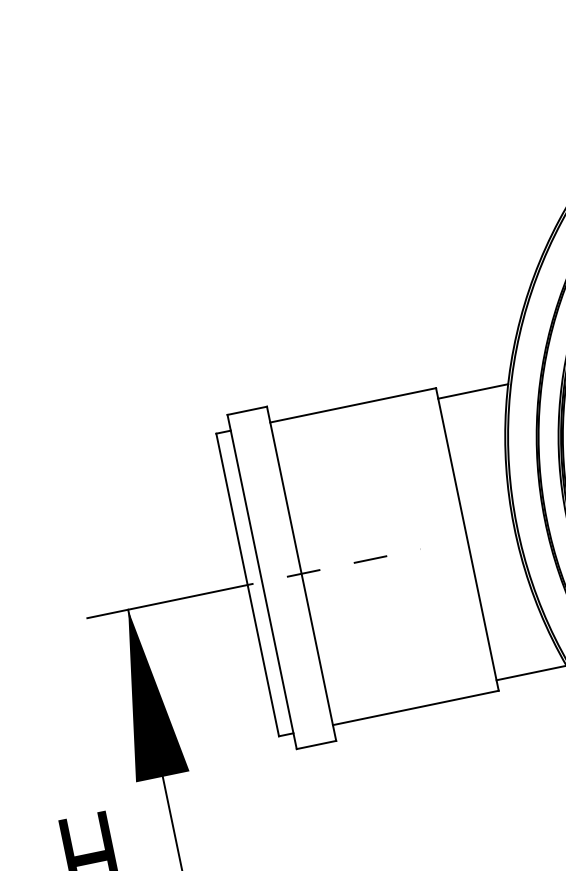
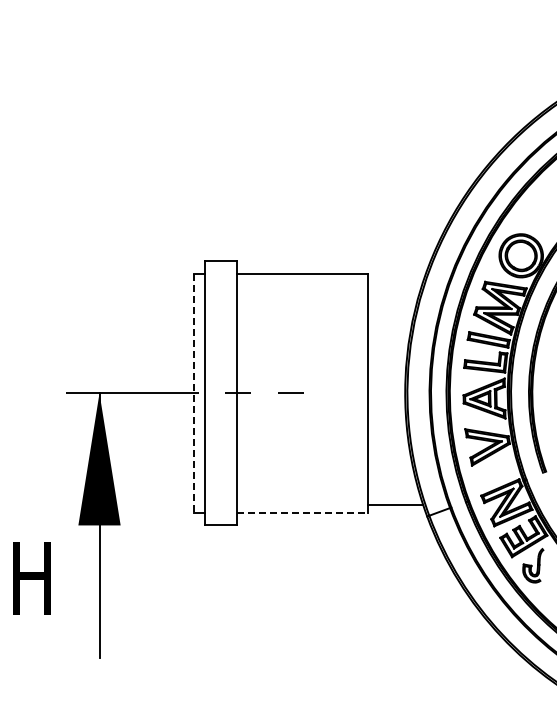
line: (473, 390) -> (395, 281), removed
line: (247, 585) -> (193, 393), solid -> dashed
line: (416, 707) -> (302, 512), solid -> dashed

